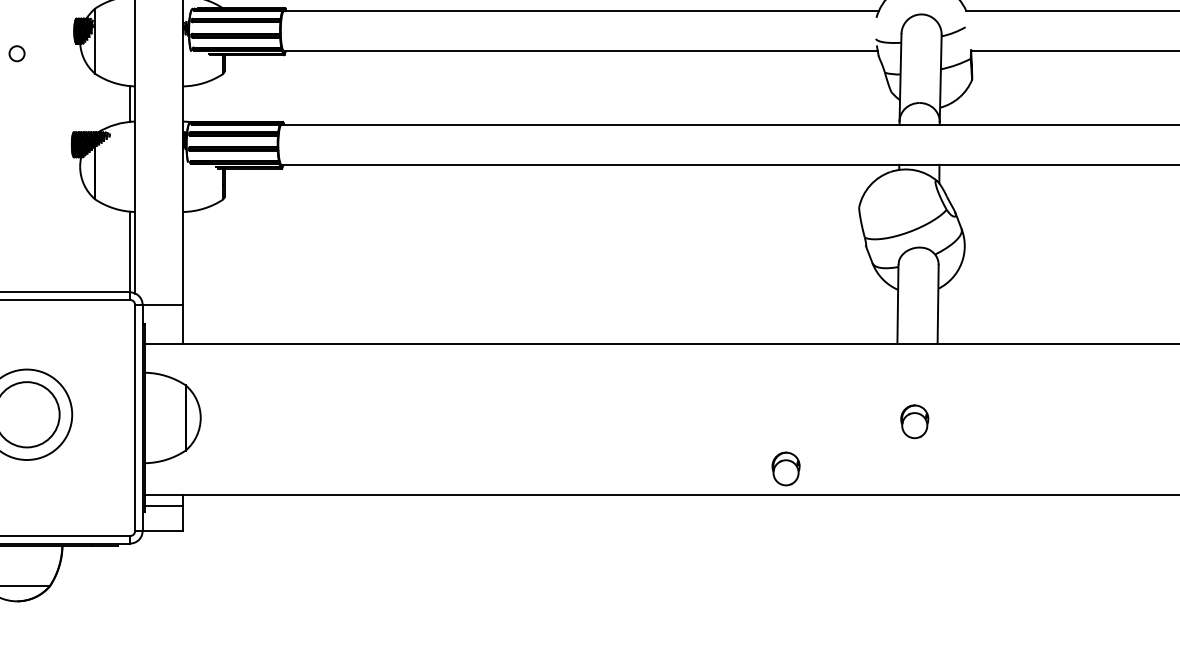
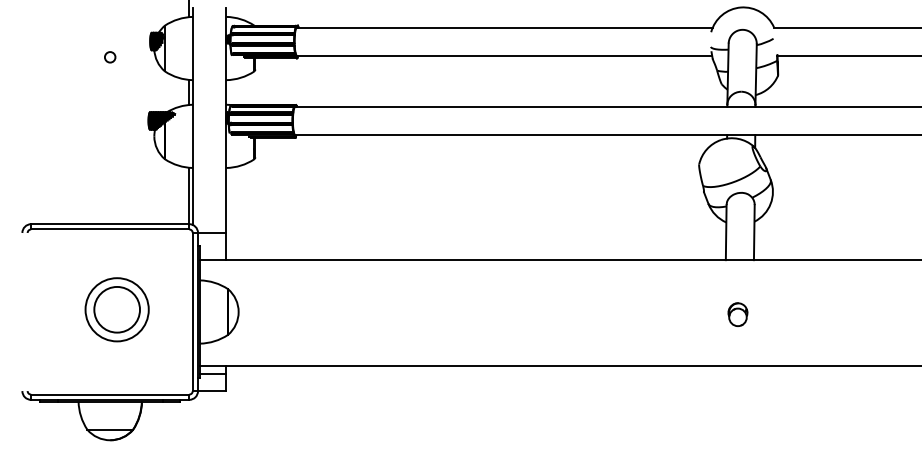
part: (785, 468) -> (647, 347), removed

